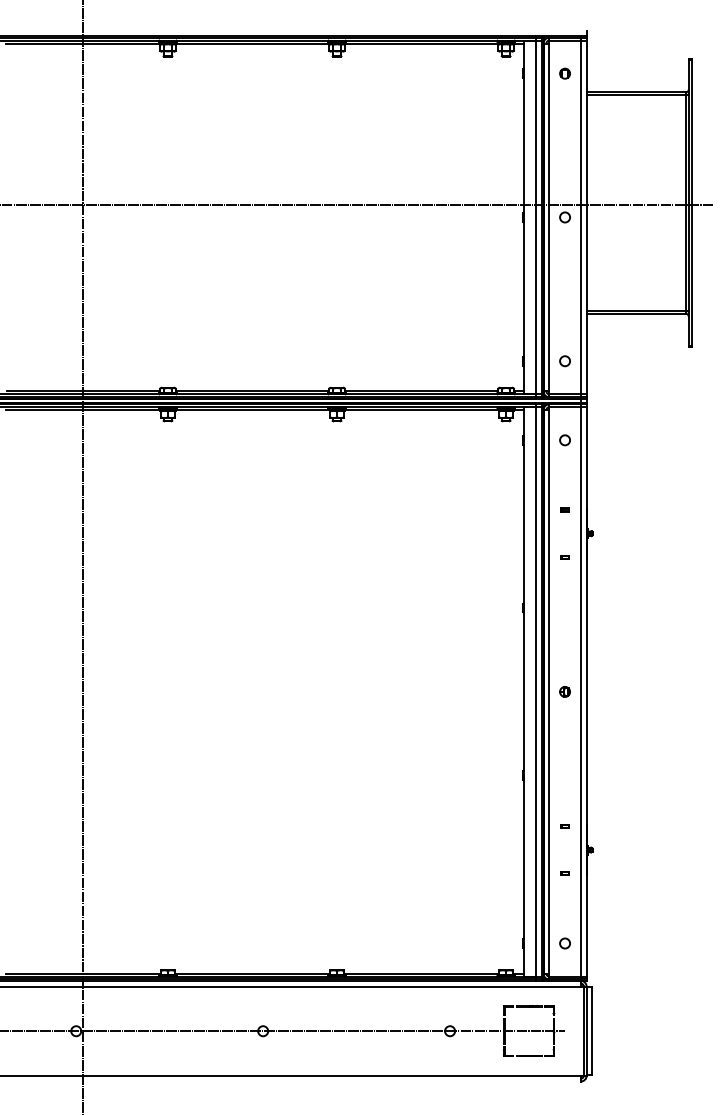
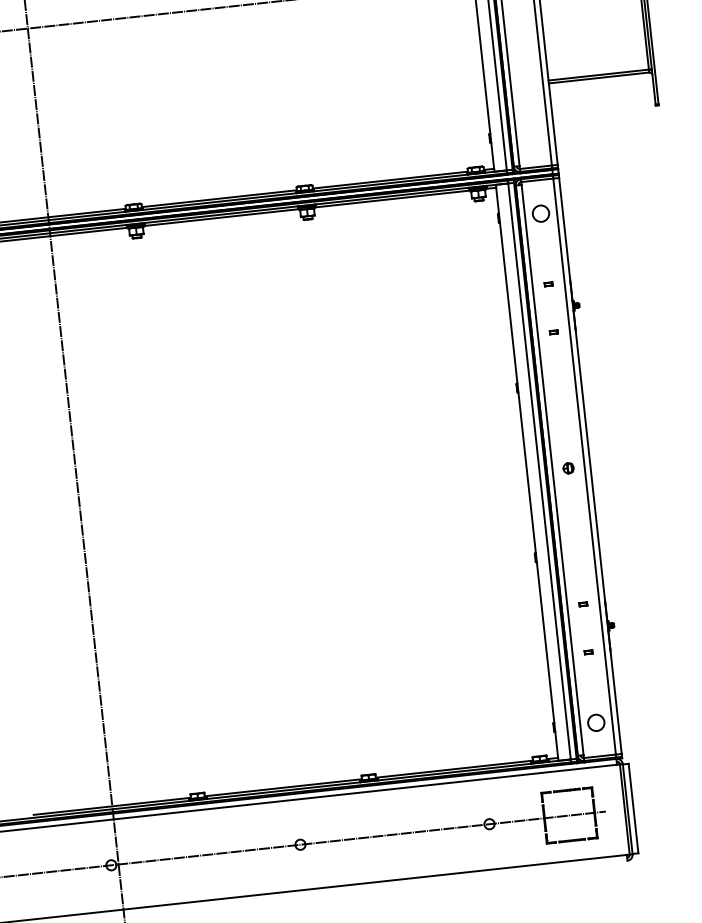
circle: (564, 361) -> (531, 134), removed
circle: (564, 440) -> (540, 214), size x1.6
circle: (564, 943) -> (595, 722), size x1.6

